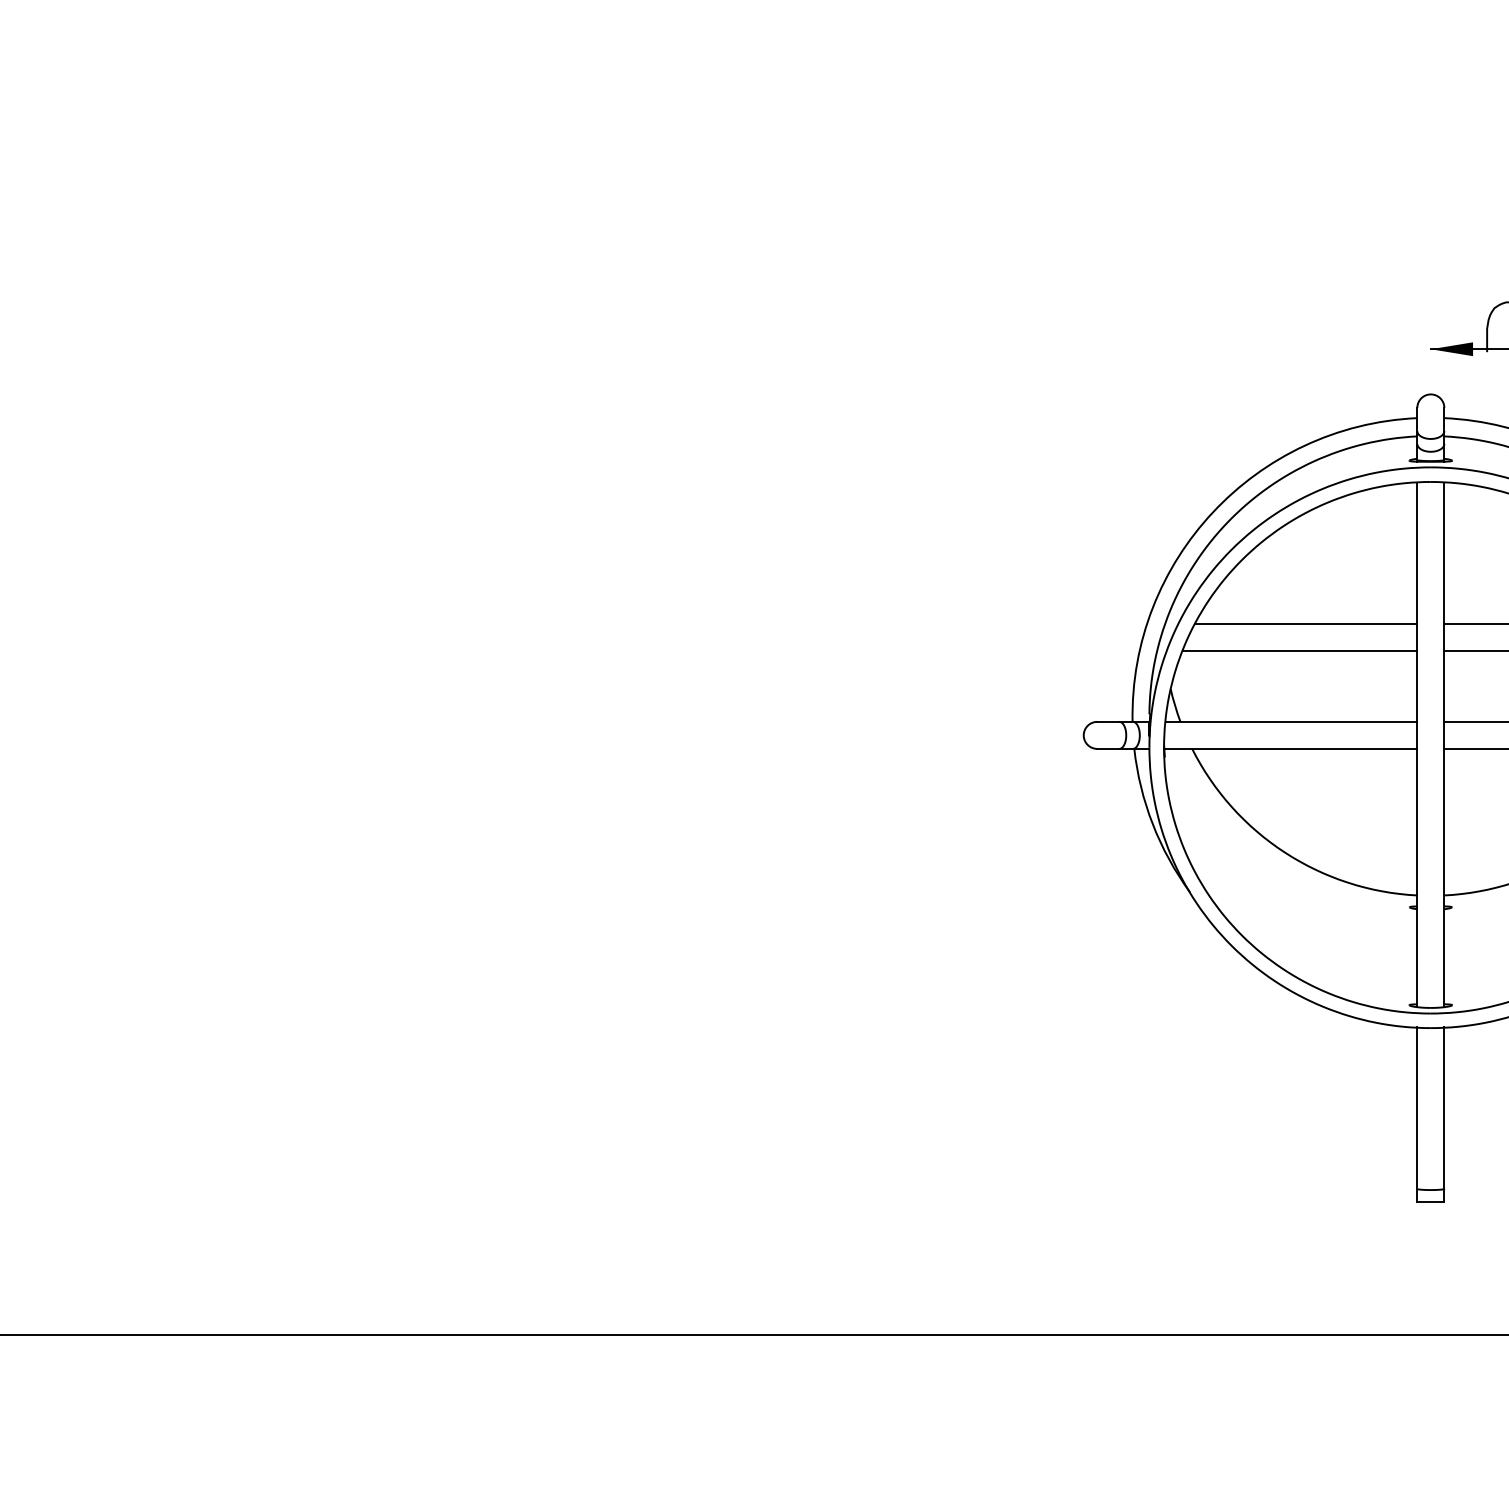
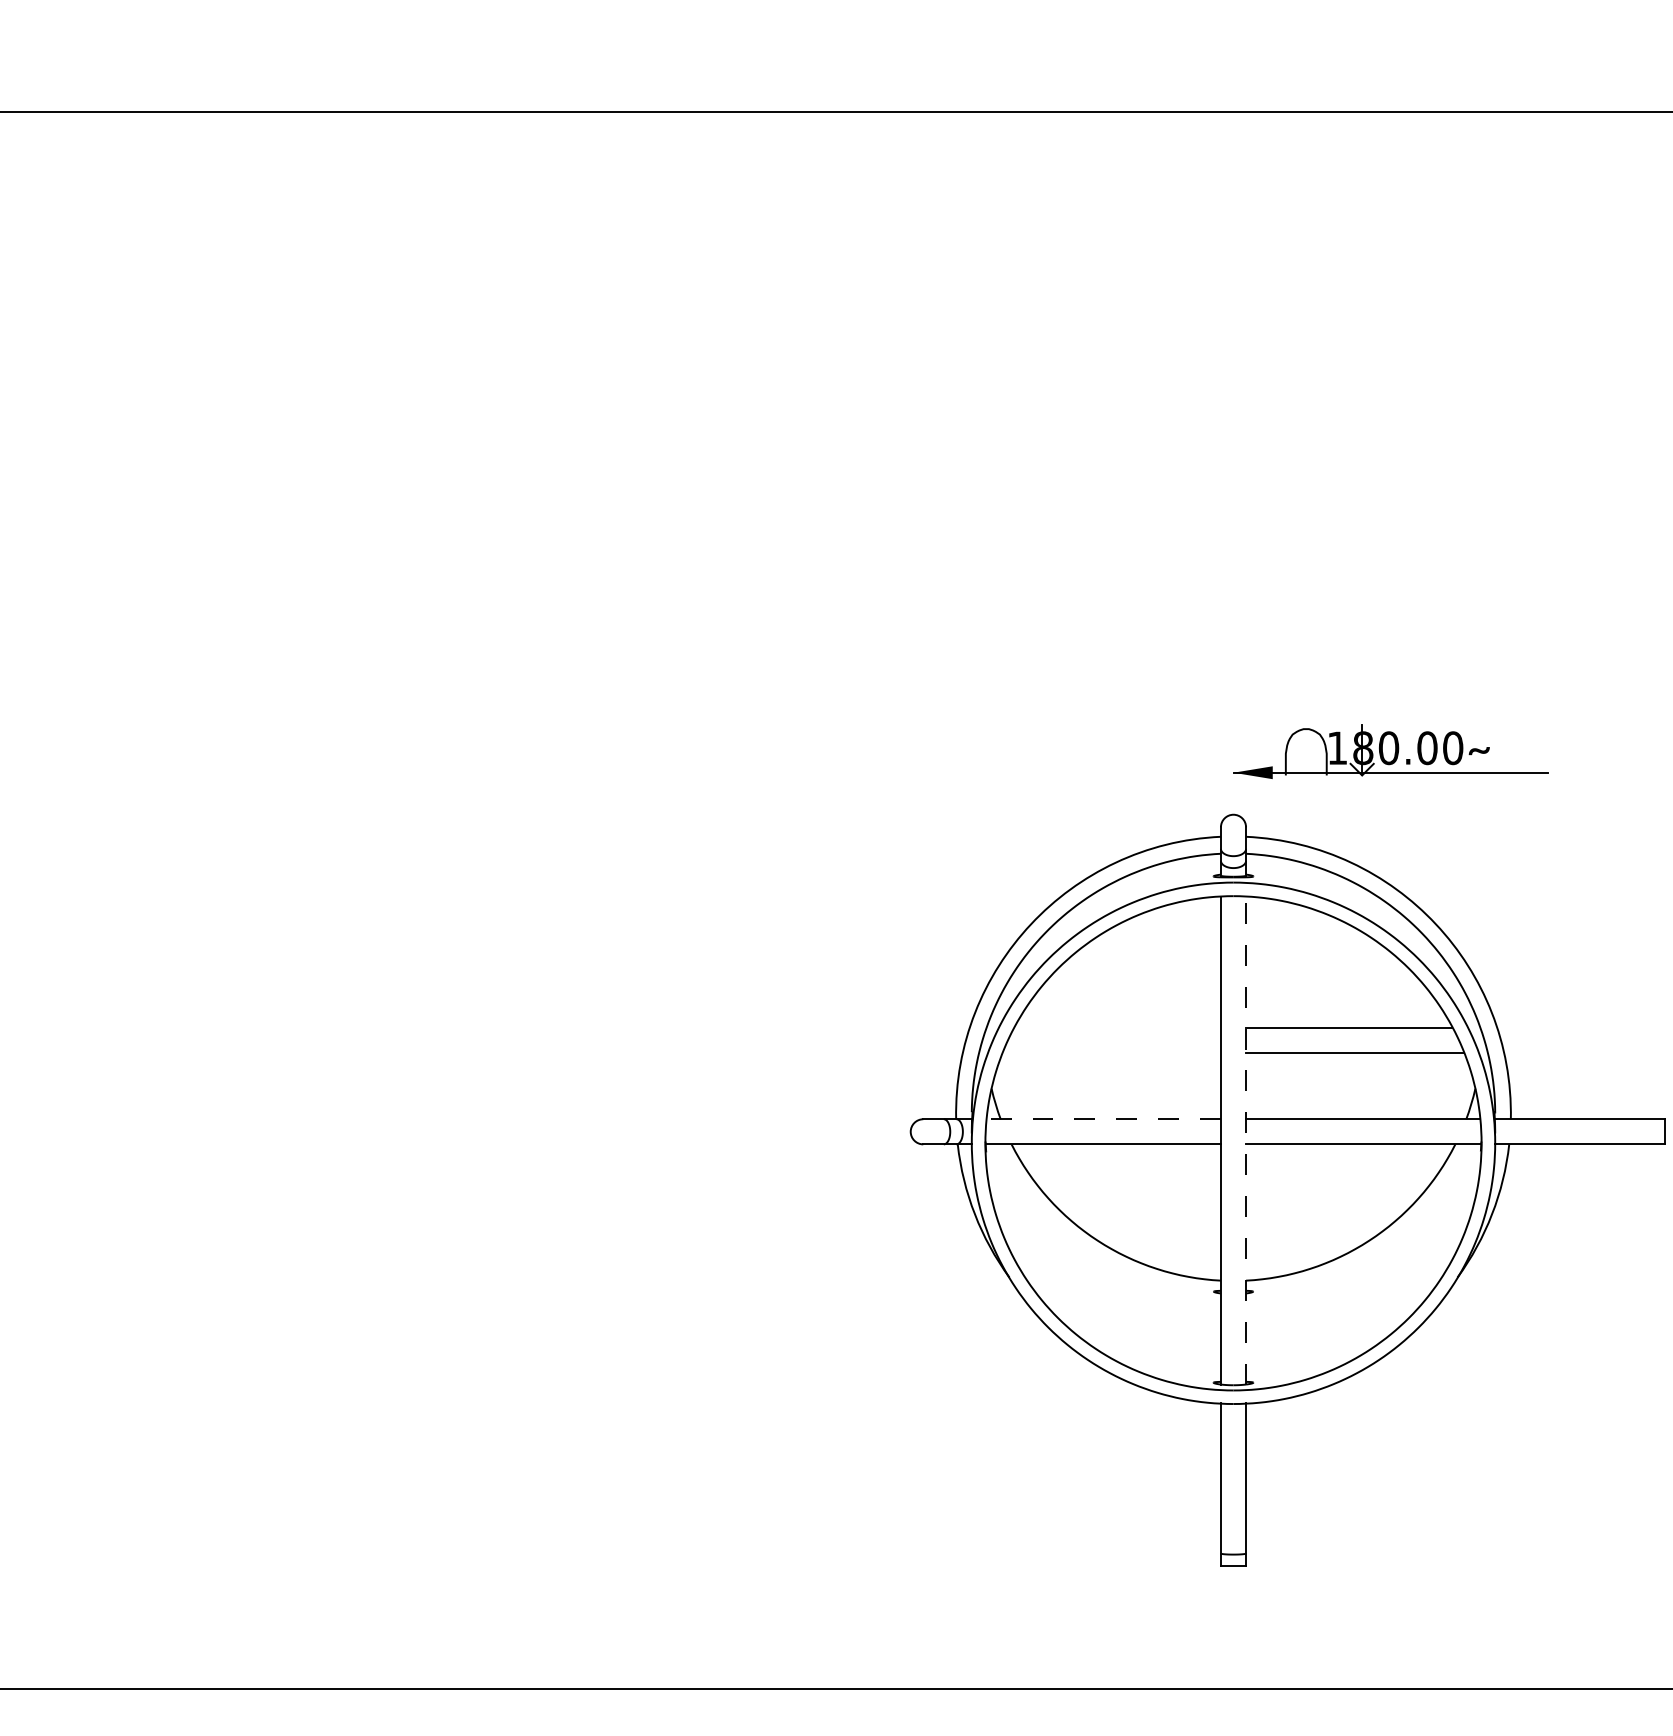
line: (1306, 624) -> (1117, 1028), removed
line: (1299, 651) -> (1111, 1053), removed
line: (1292, 722) -> (1104, 1119), solid -> dashed
line: (1444, 744) -> (1246, 1140), solid -> dashed

